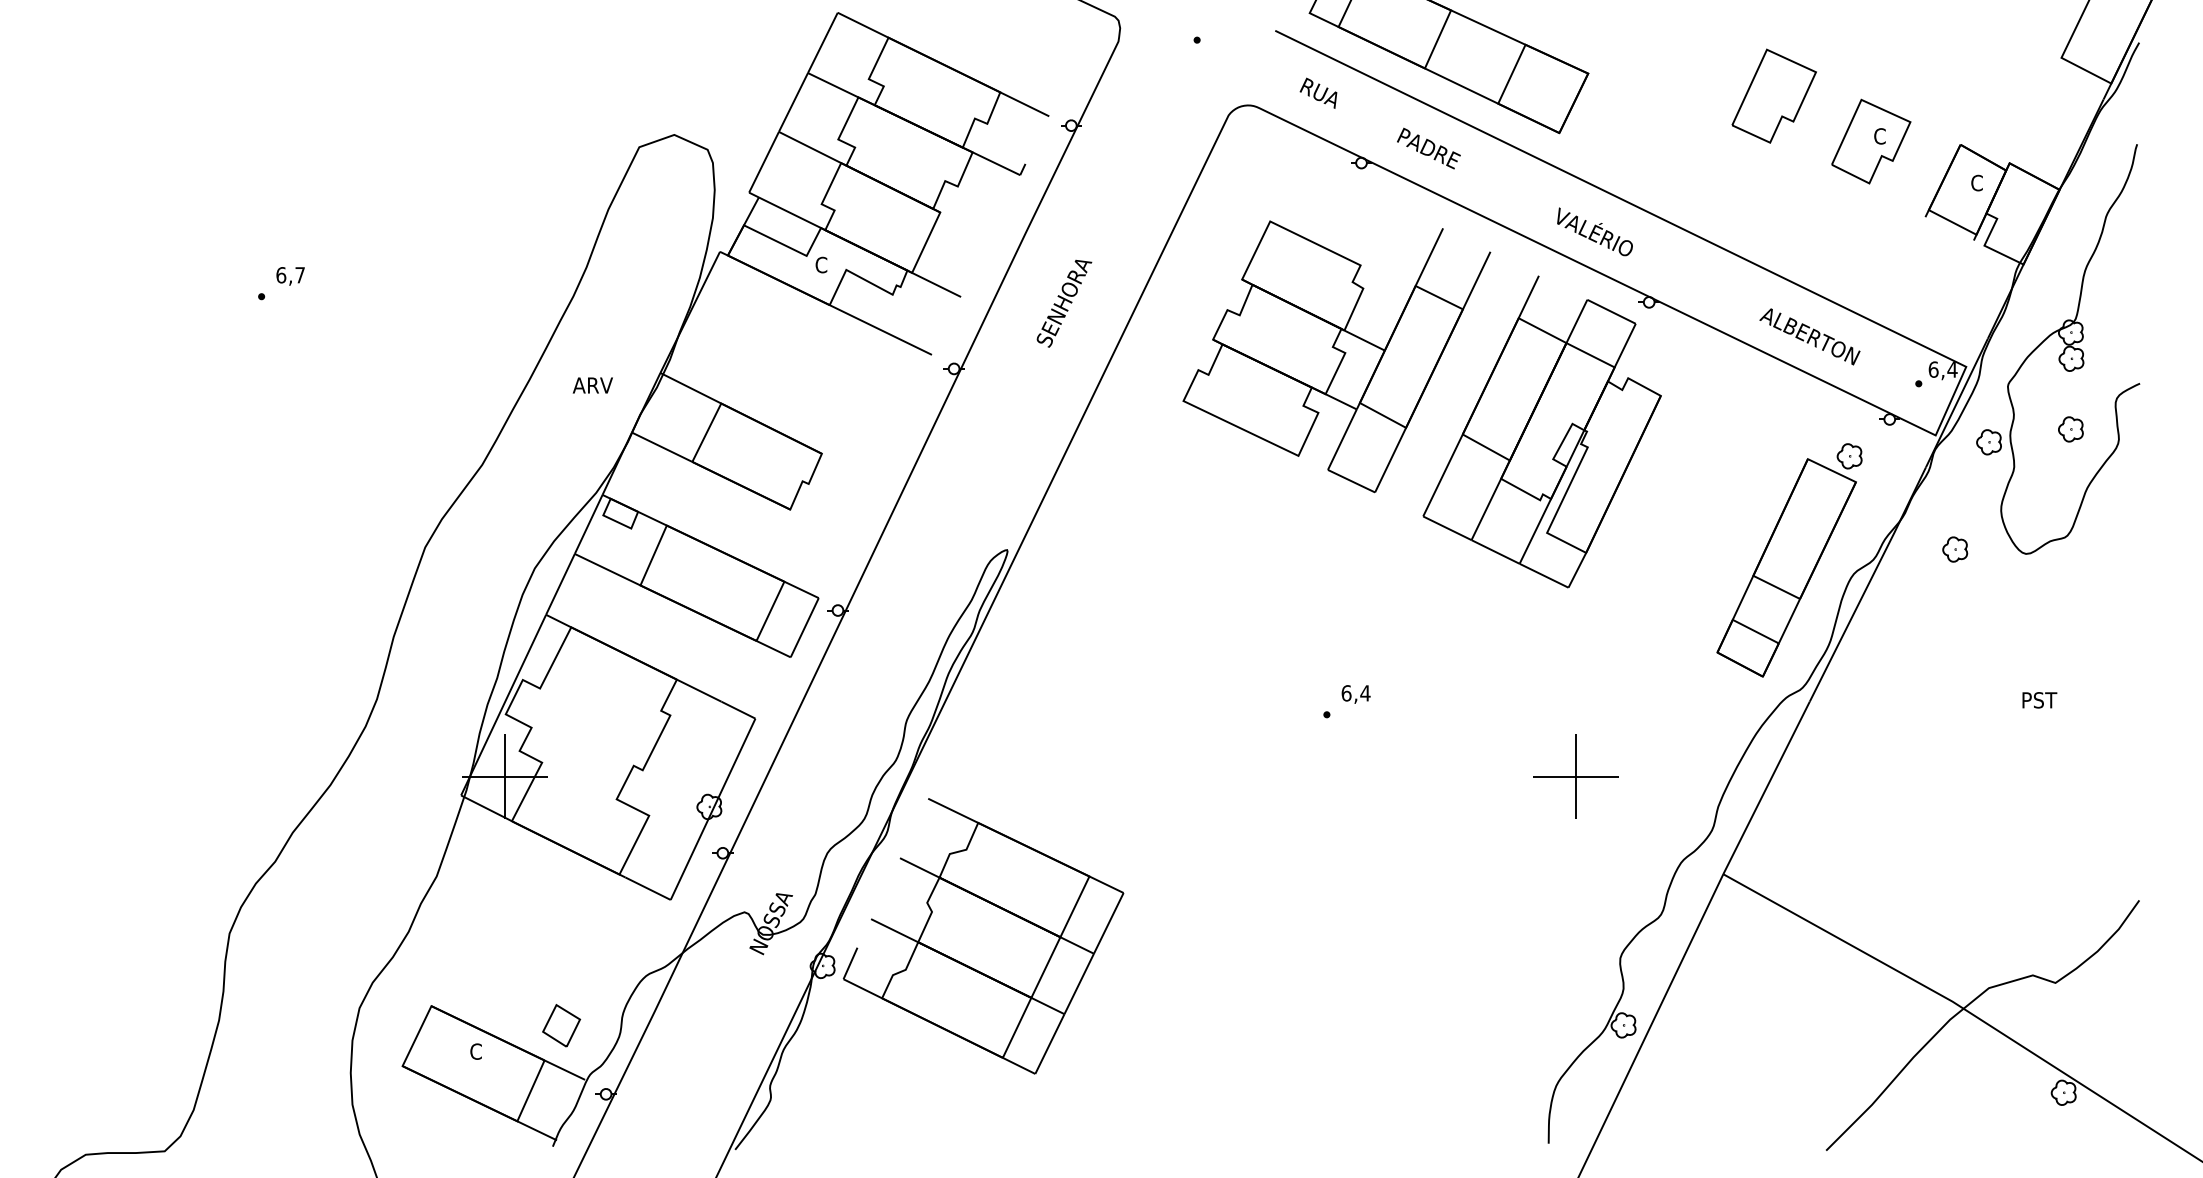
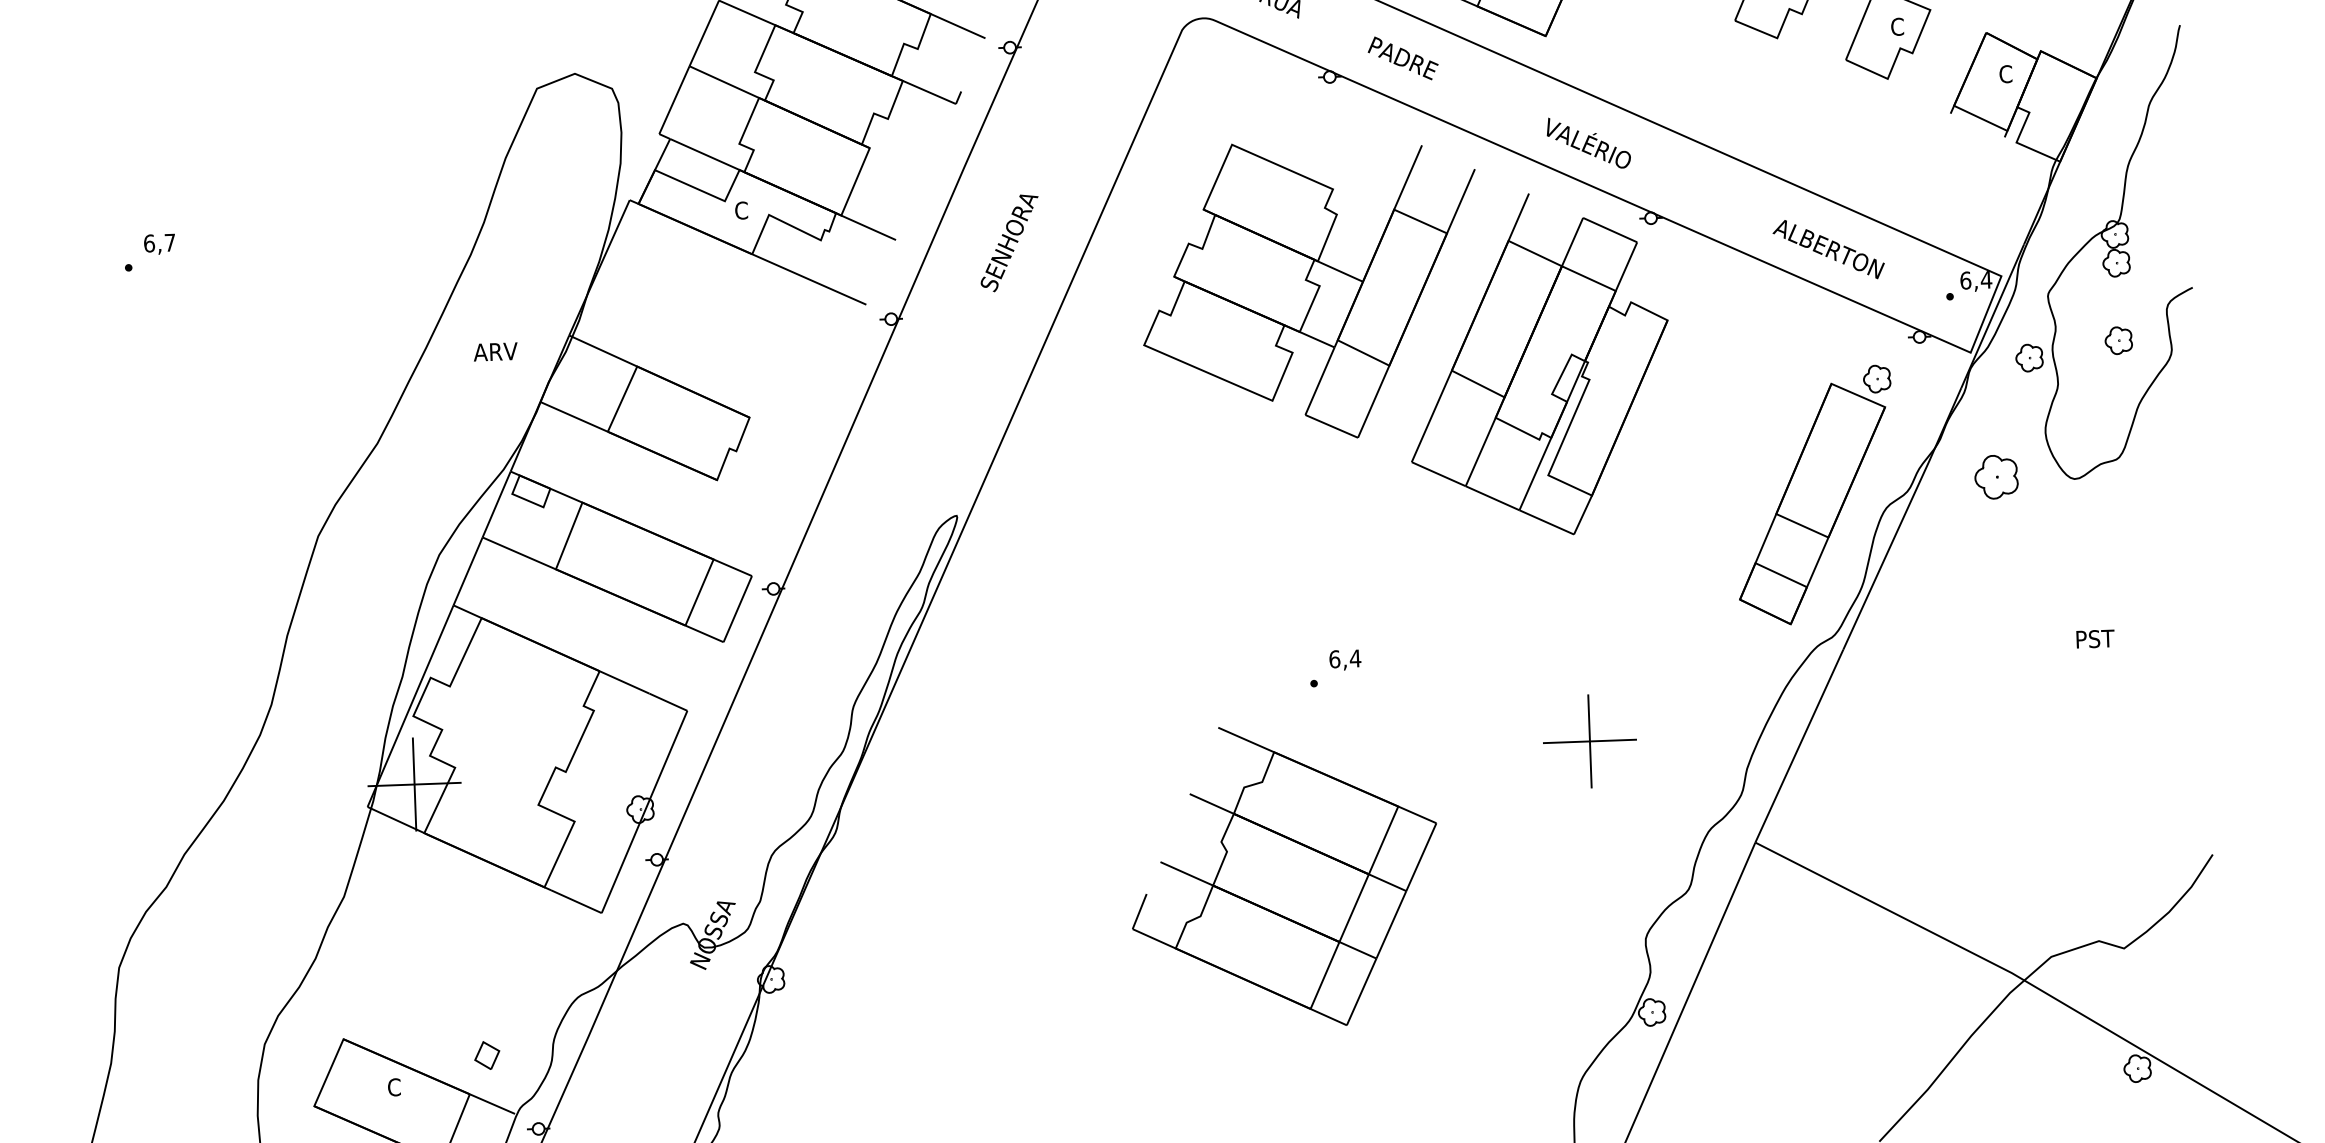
part: (1955, 549) -> (1996, 477), size x1.6
part: (983, 936) -> (1284, 876), moved
part: (561, 1025) -> (486, 1055), size x0.6

